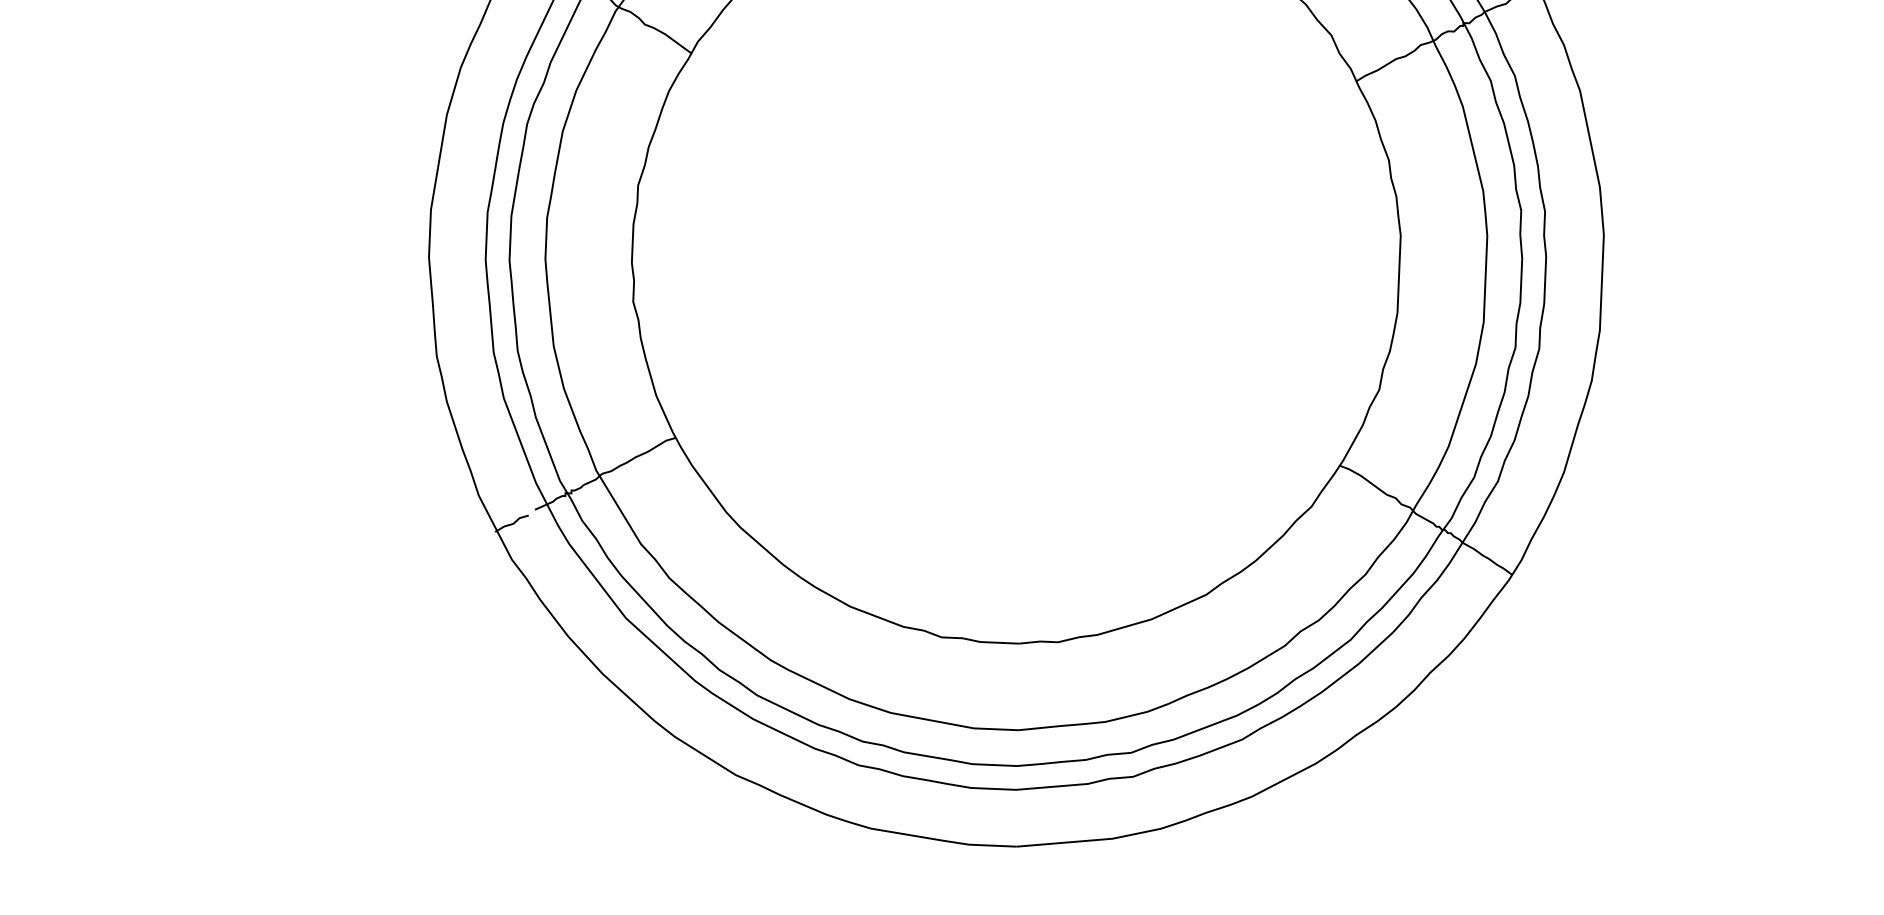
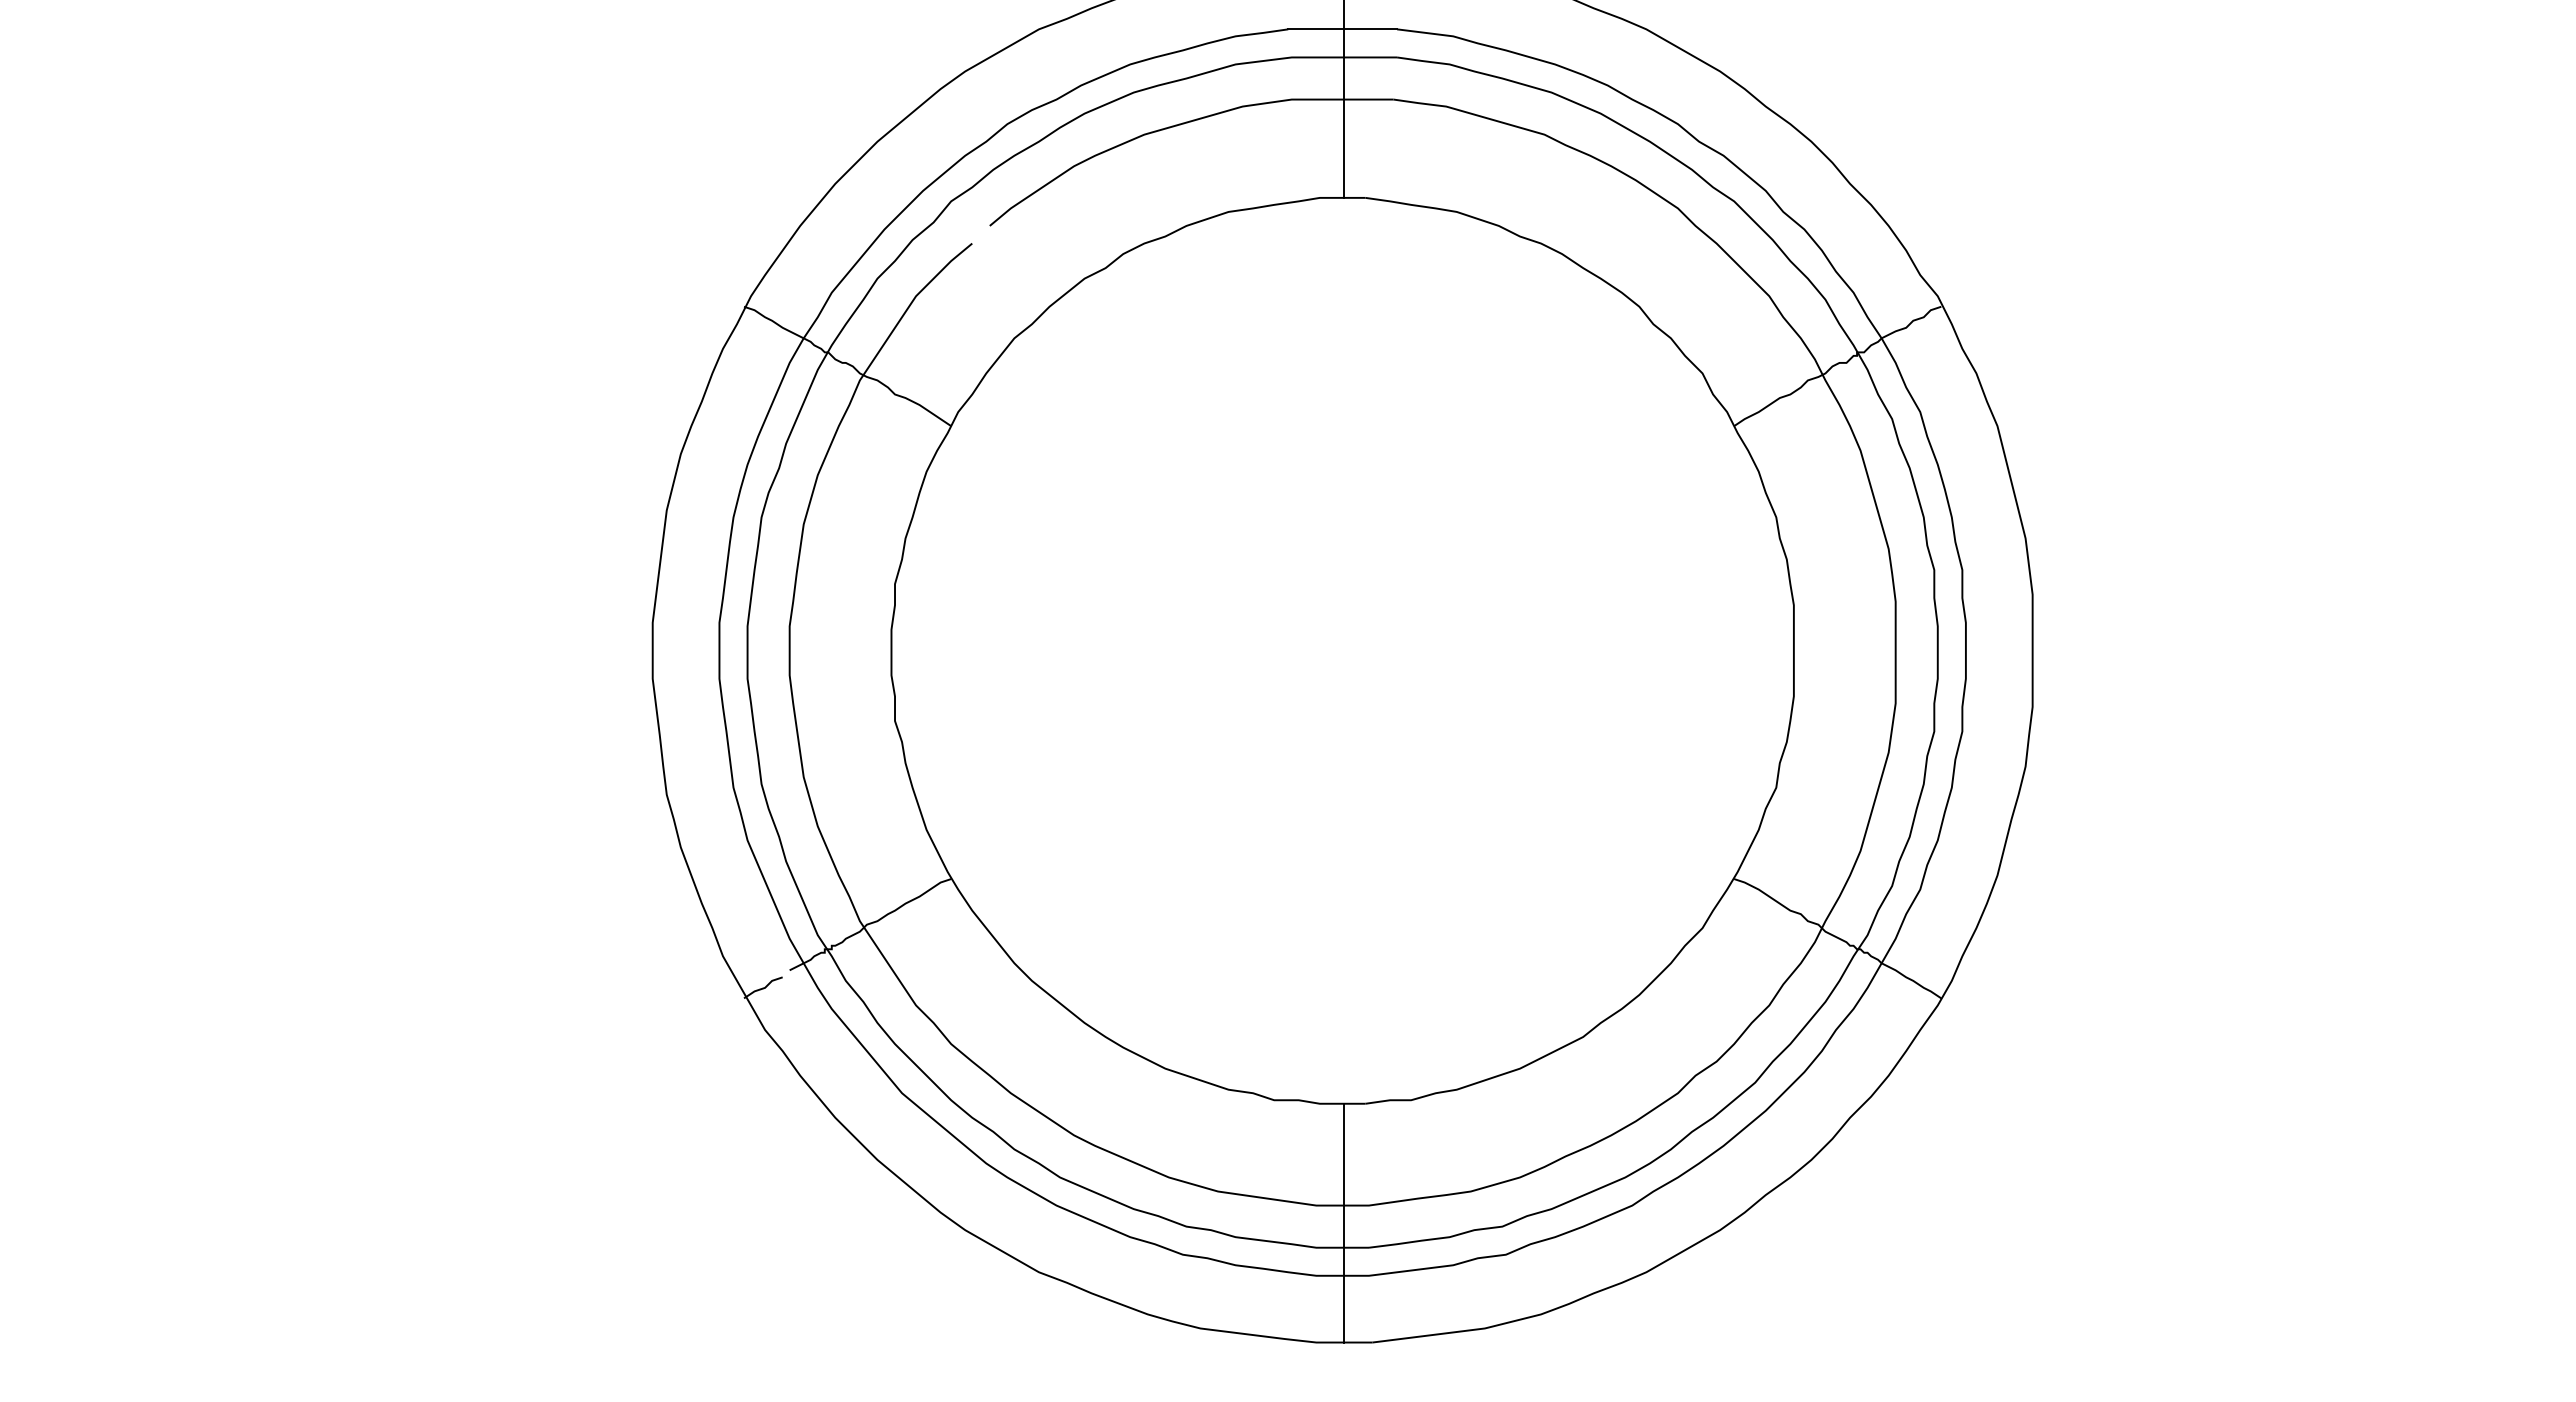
line: (997, 743) -> (1344, 1222), added

